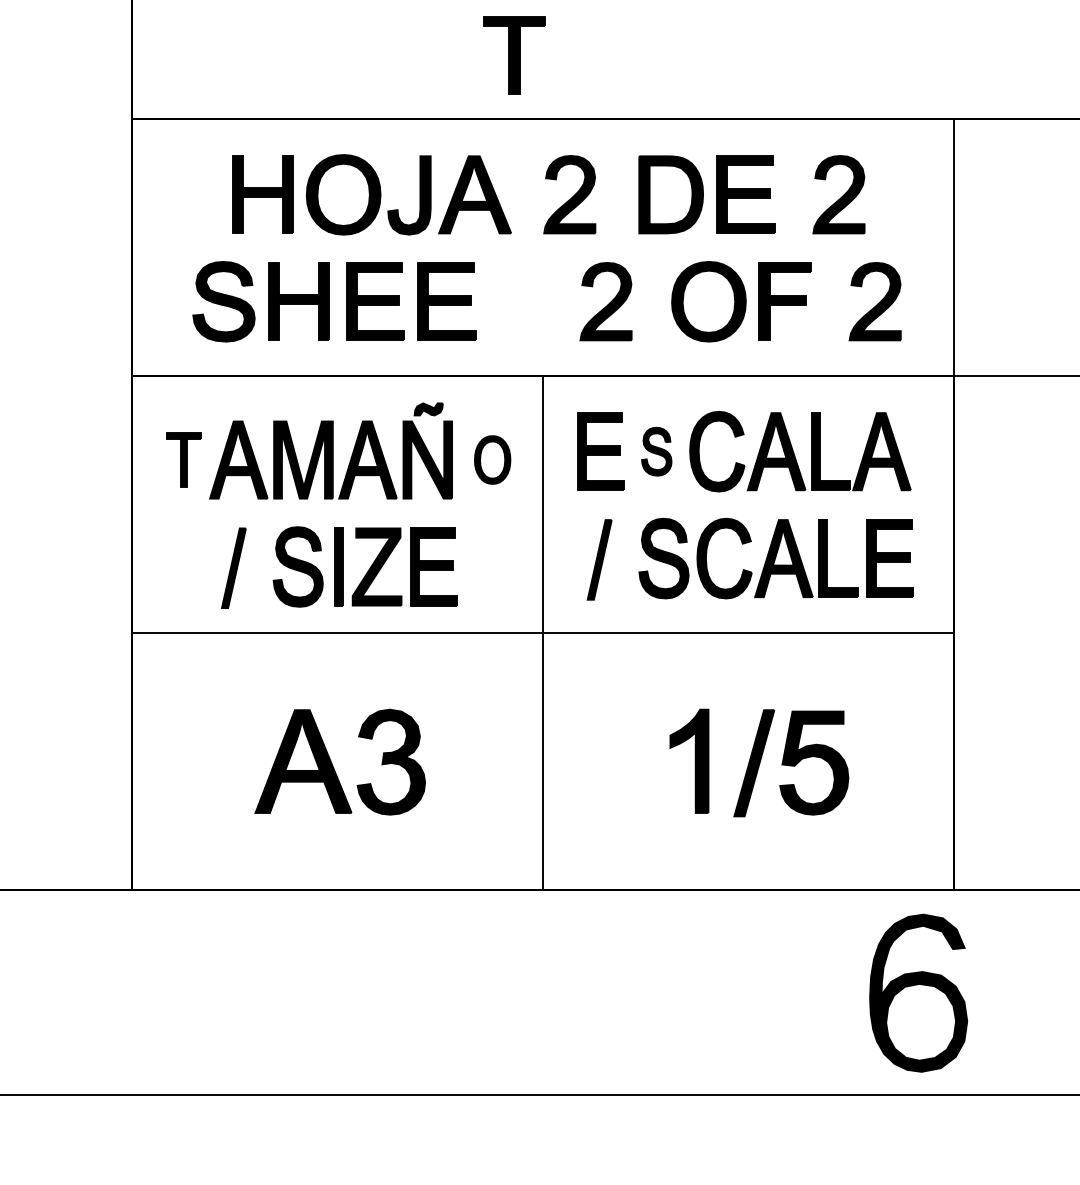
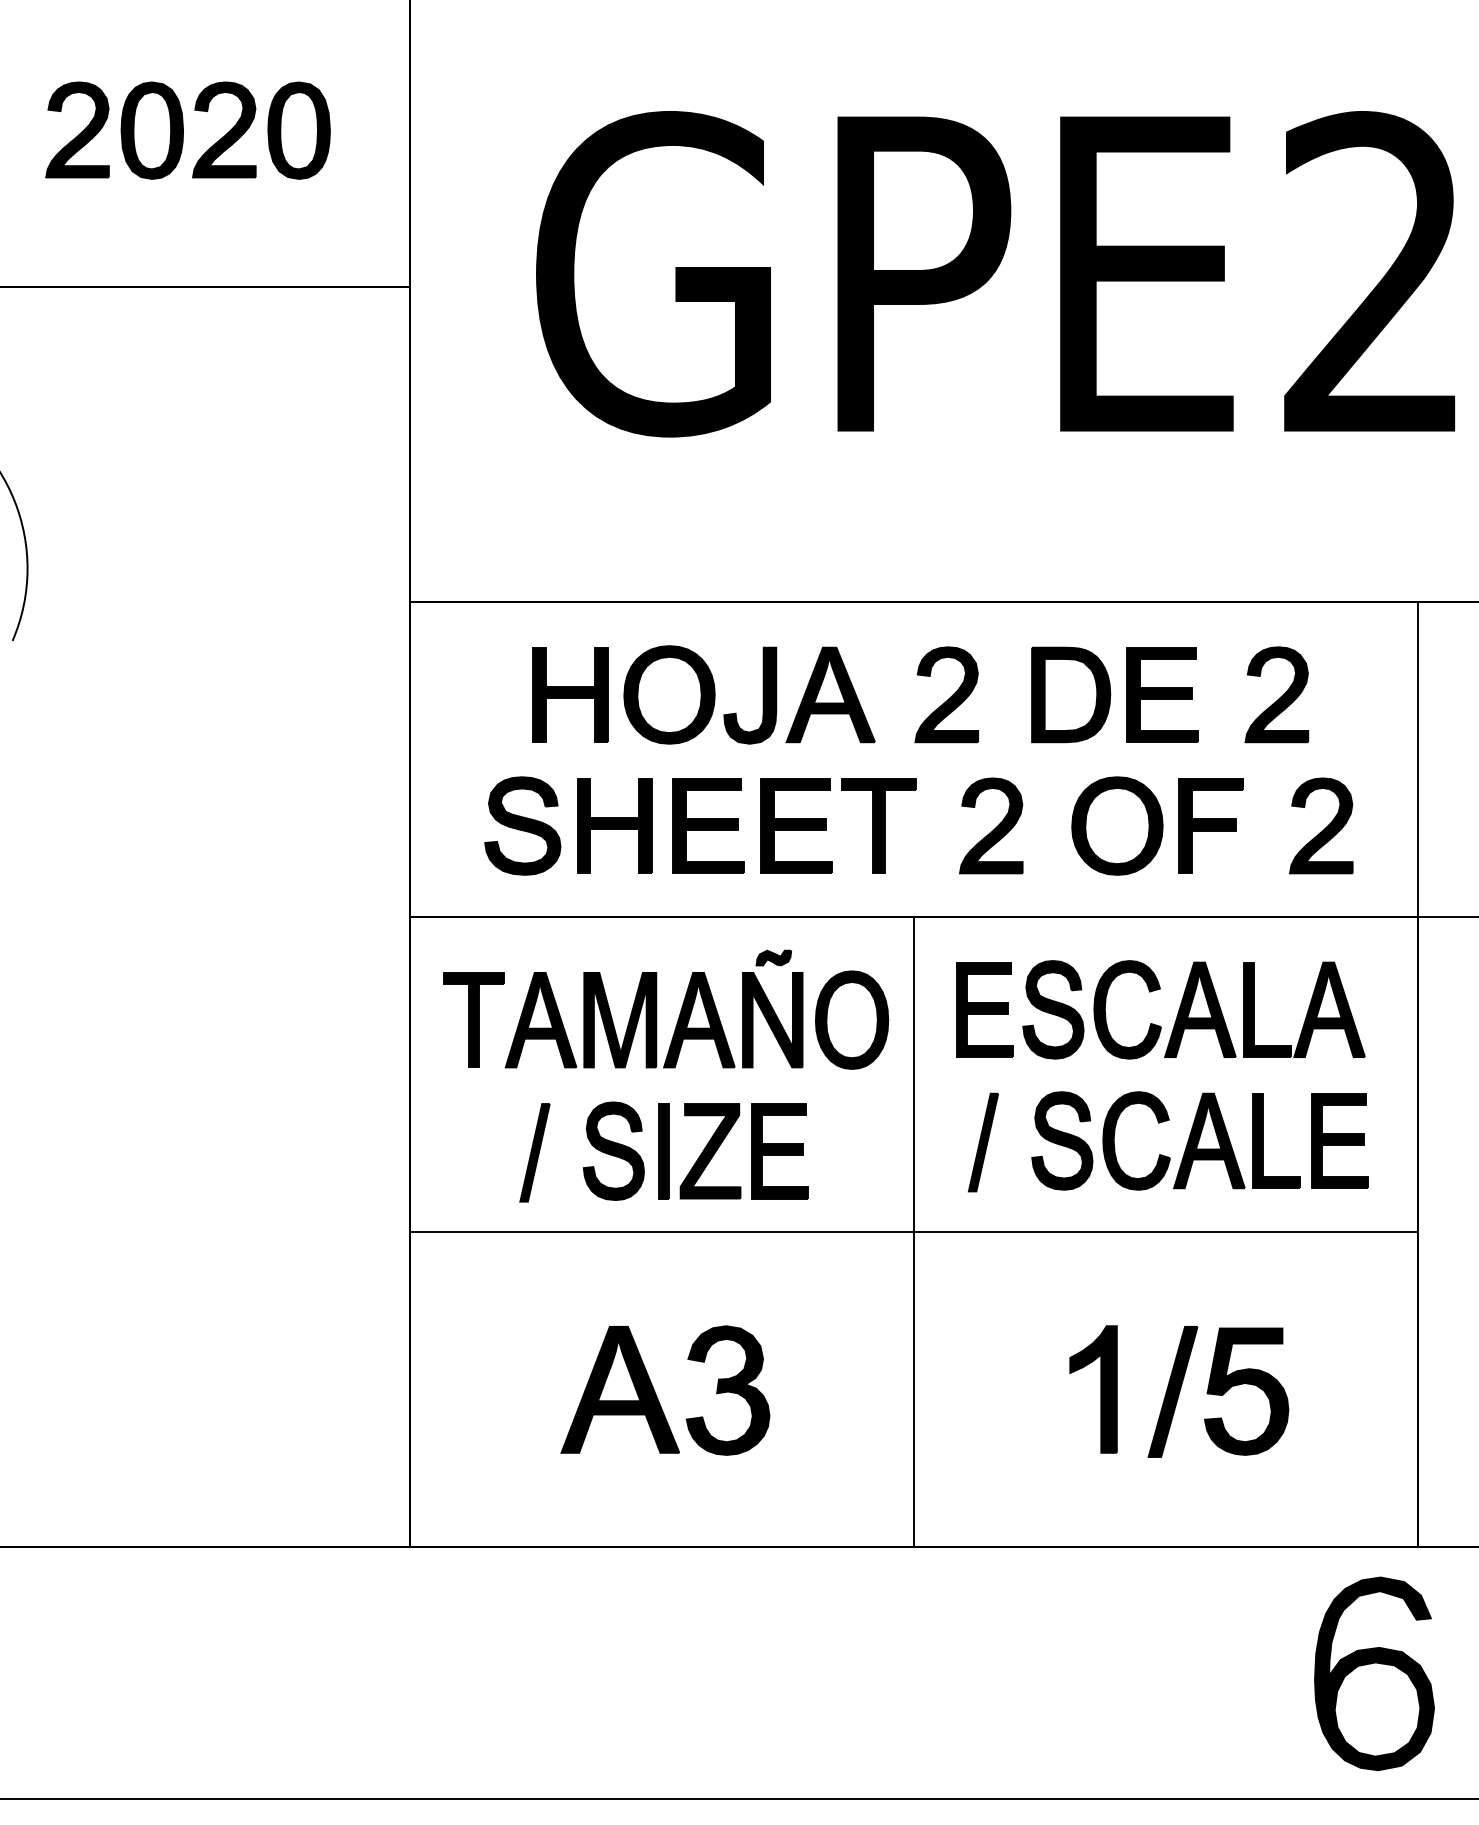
part: (514, 55) -> (878, 825), moved
part: (656, 451) -> (1053, 1009), size x1.67
part: (183, 459) -> (473, 1019), size x1.43
part: (492, 459) -> (852, 1019), size x1.67

